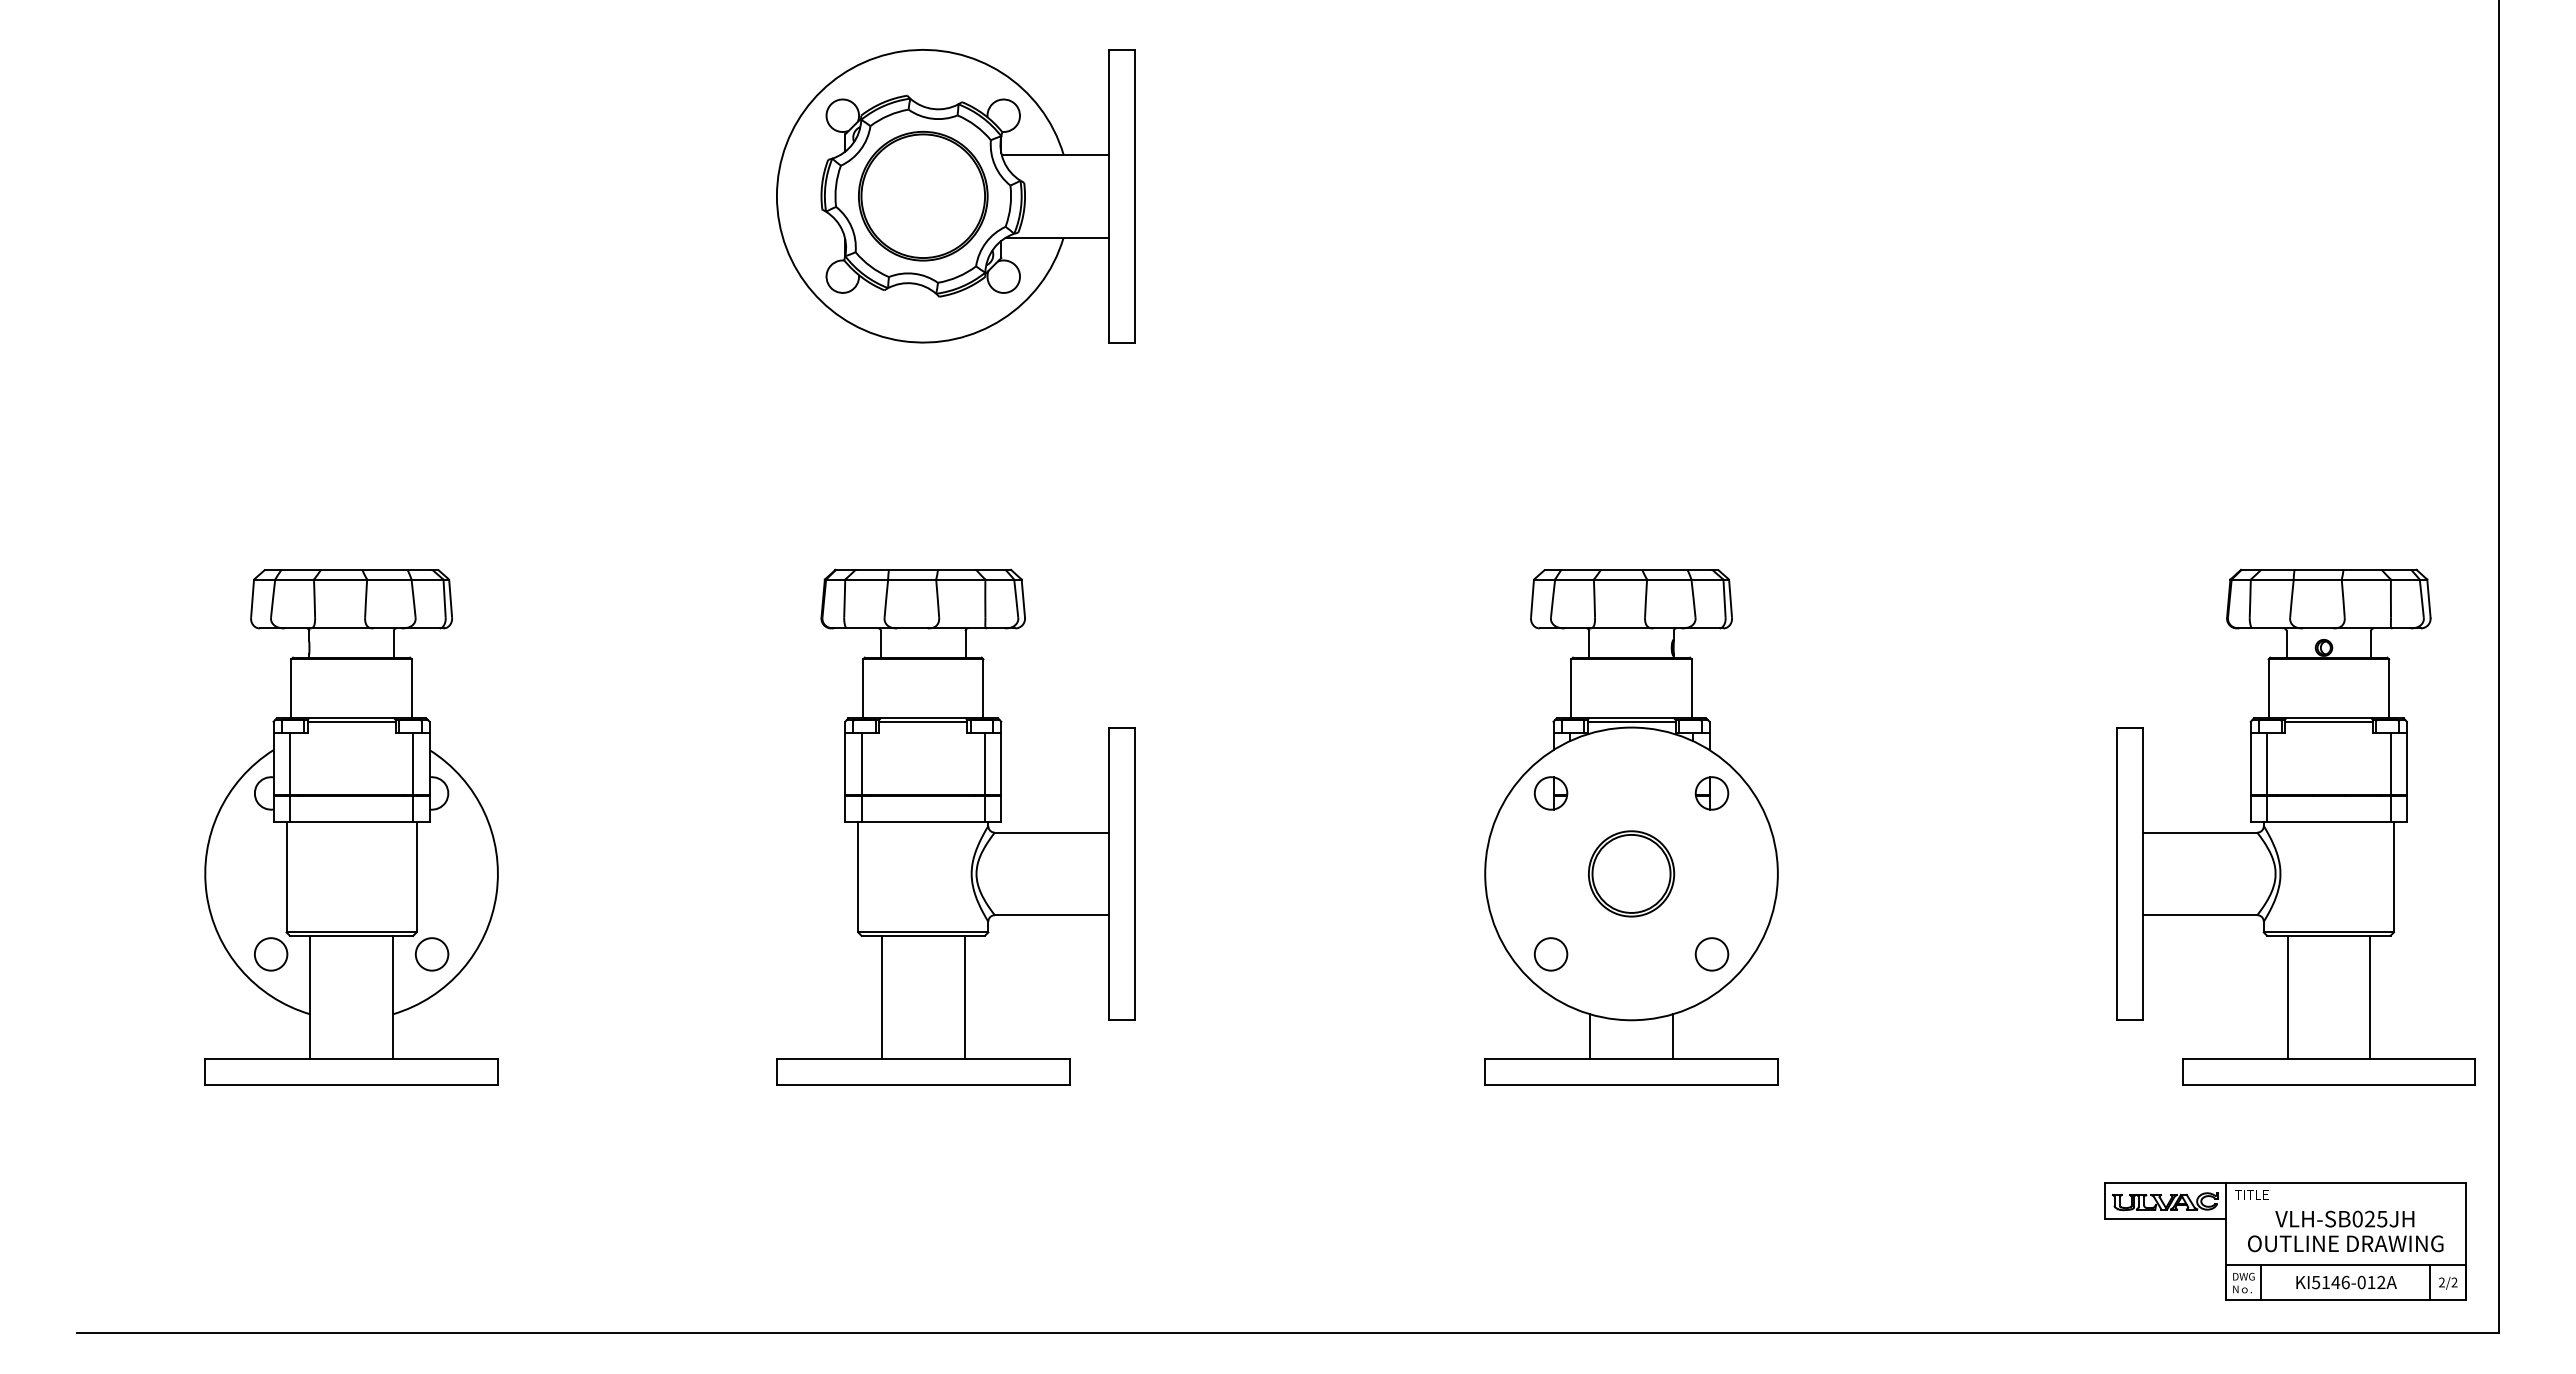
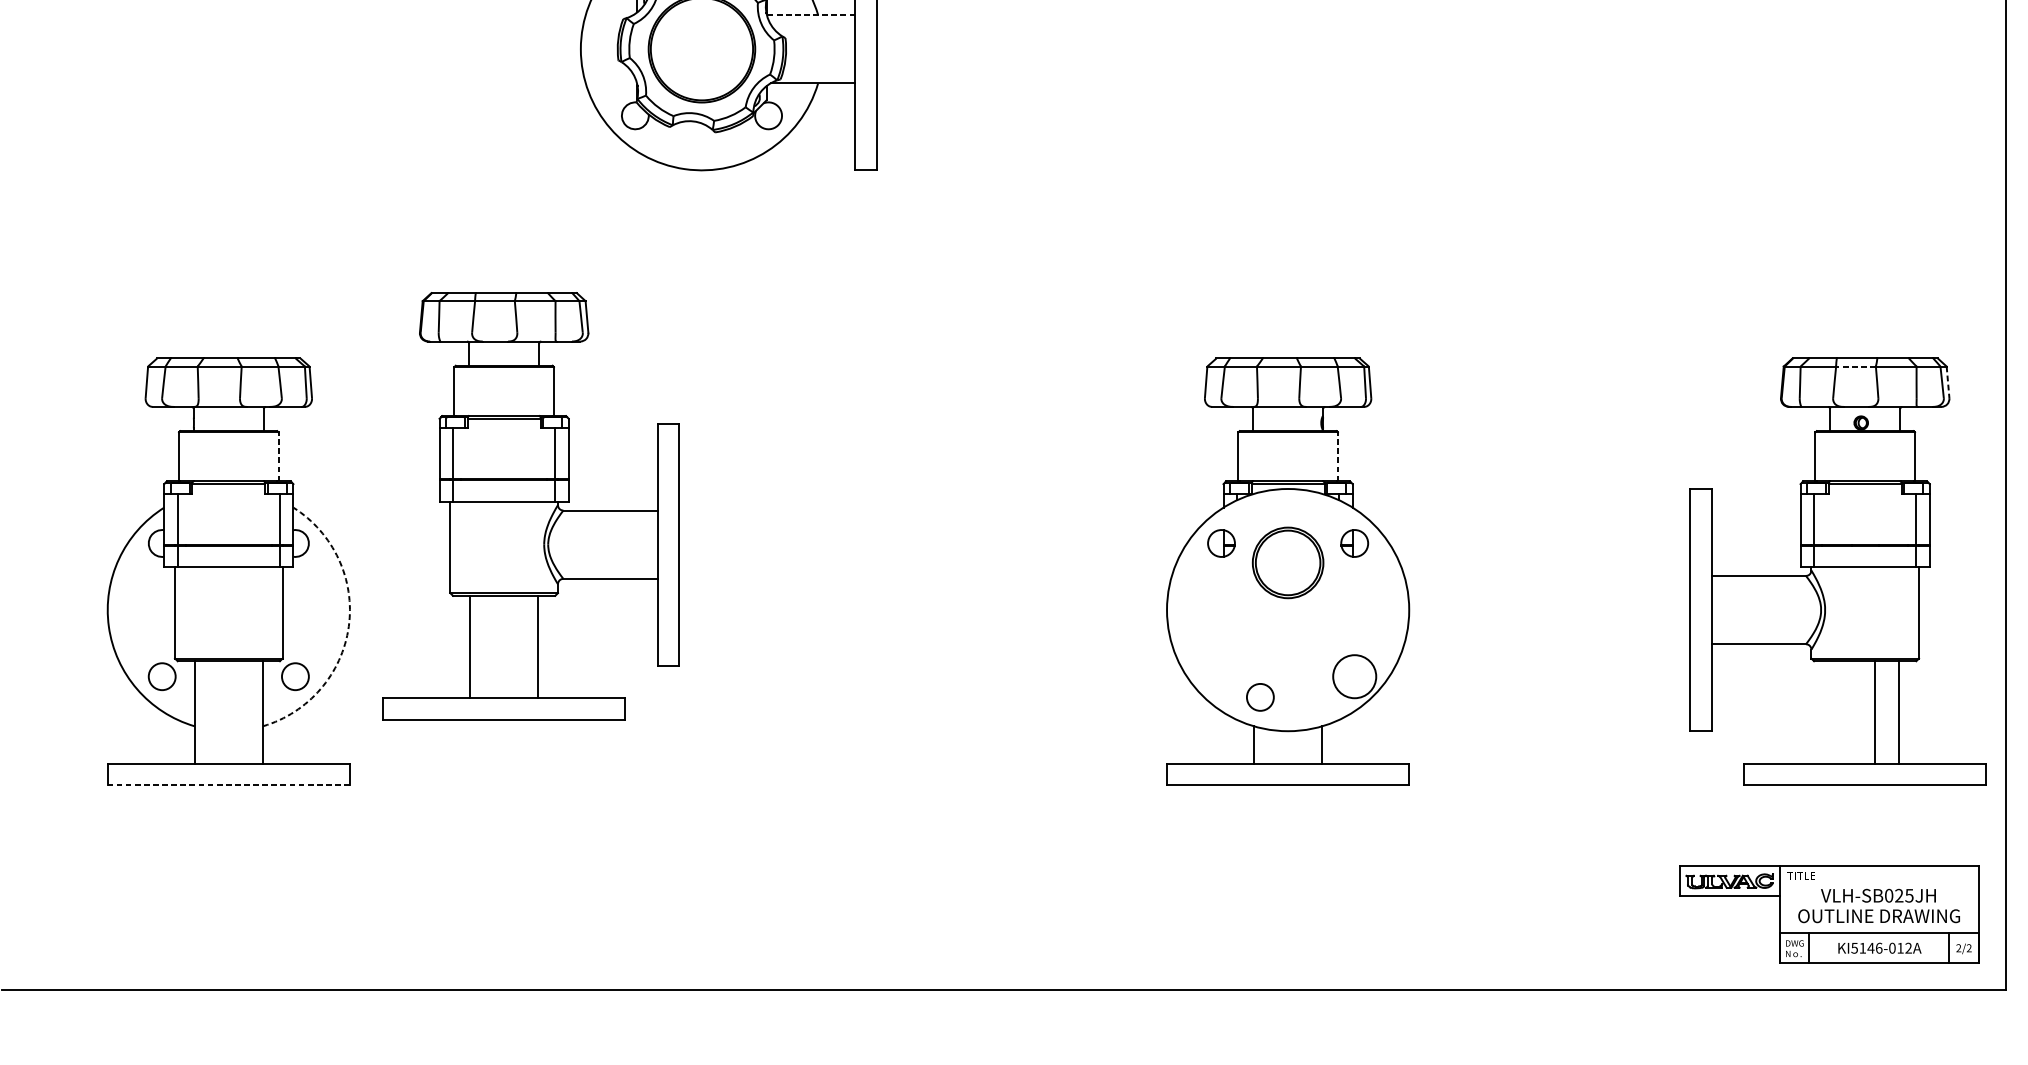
line: (1054, 154) -> (810, 14), solid -> dashed
line: (2317, 579) -> (1855, 366), solid -> dashed
line: (2428, 599) -> (1947, 382), solid -> dashed
line: (411, 688) -> (278, 456), solid -> dashed
line: (1691, 688) -> (1337, 456), solid -> dashed
part: (955, 826) -> (530, 505), moved
part: (1631, 873) -> (1288, 562), moved
arc: (496, 894) -> (348, 627), solid -> dashed
circle: (1550, 954) -> (1259, 697), moved
circle: (1711, 954) -> (1354, 676), size x1.6
line: (2287, 997) -> (1874, 712), moved
line: (351, 1085) -> (228, 785), solid -> dashed

